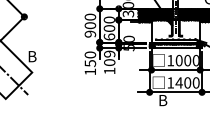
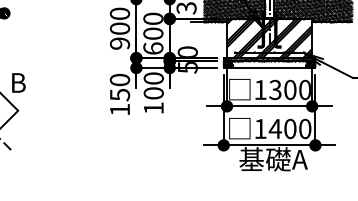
hatch: (175, 31) -> (268, 38), added
text: (109, 53) -> (153, 77), 109 -> 100
text: (178, 60) -> (274, 89), 1000 -> 1300
text: (177, 100) -> (272, 159), B -> 基礎A

